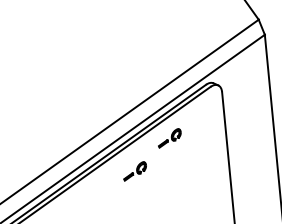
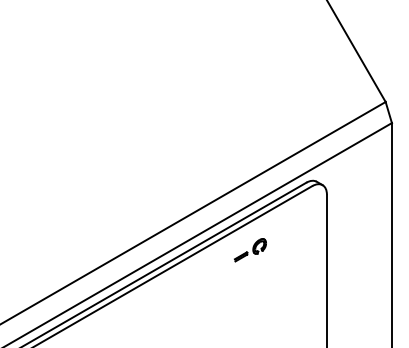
part: (135, 171) -> (199, 290), removed

